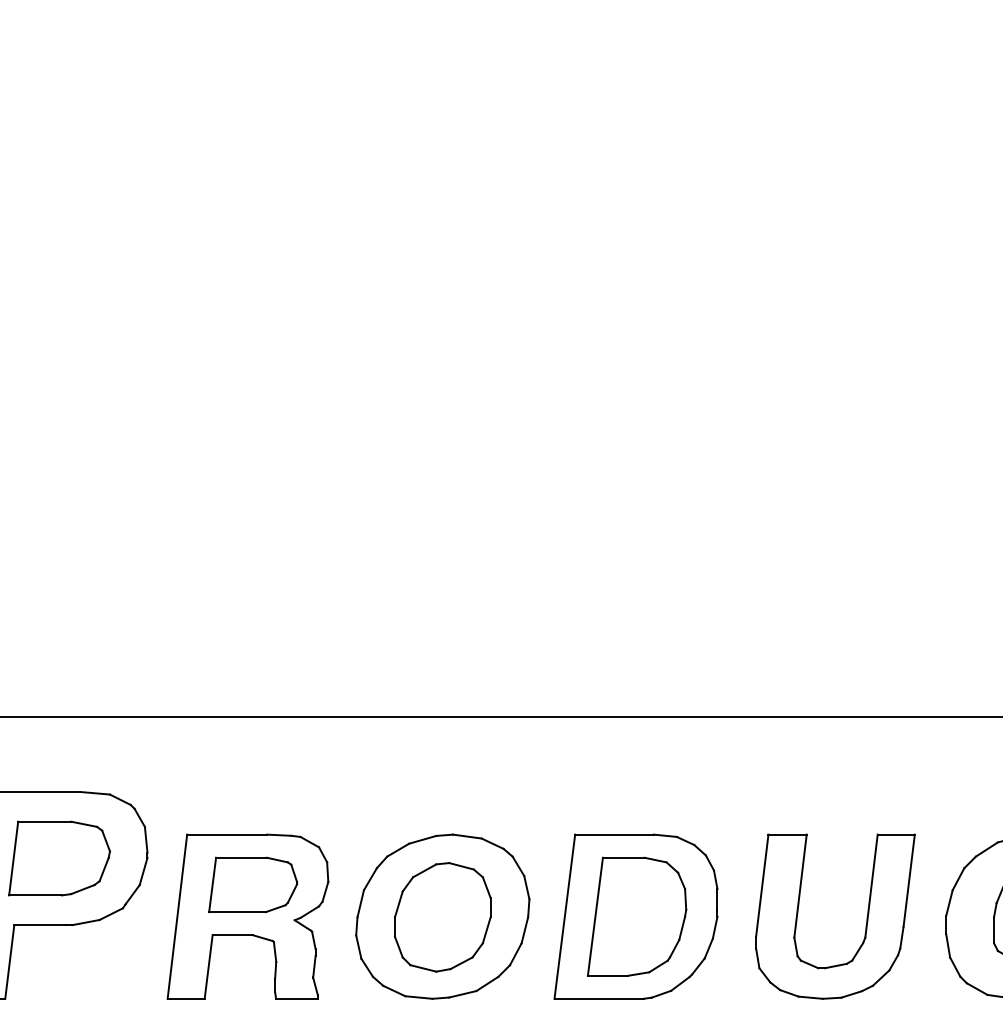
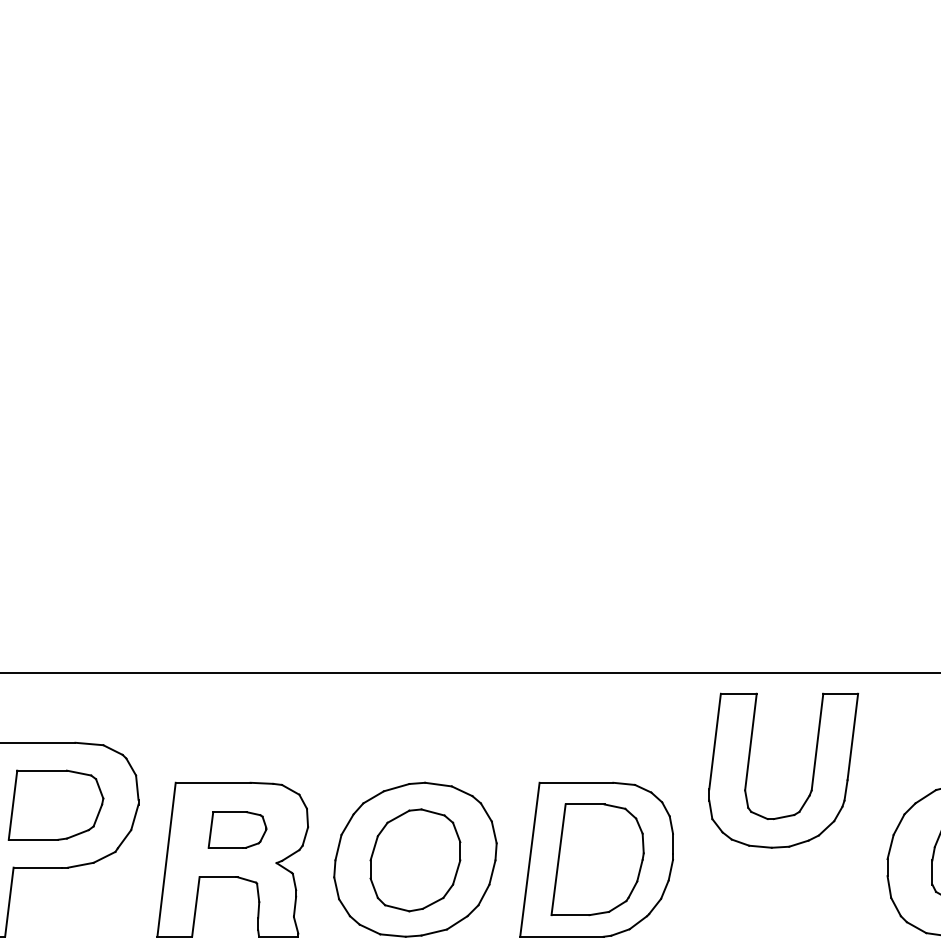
part: (253, 884) -> (237, 829), size x0.7
part: (866, 919) -> (812, 773), moved

